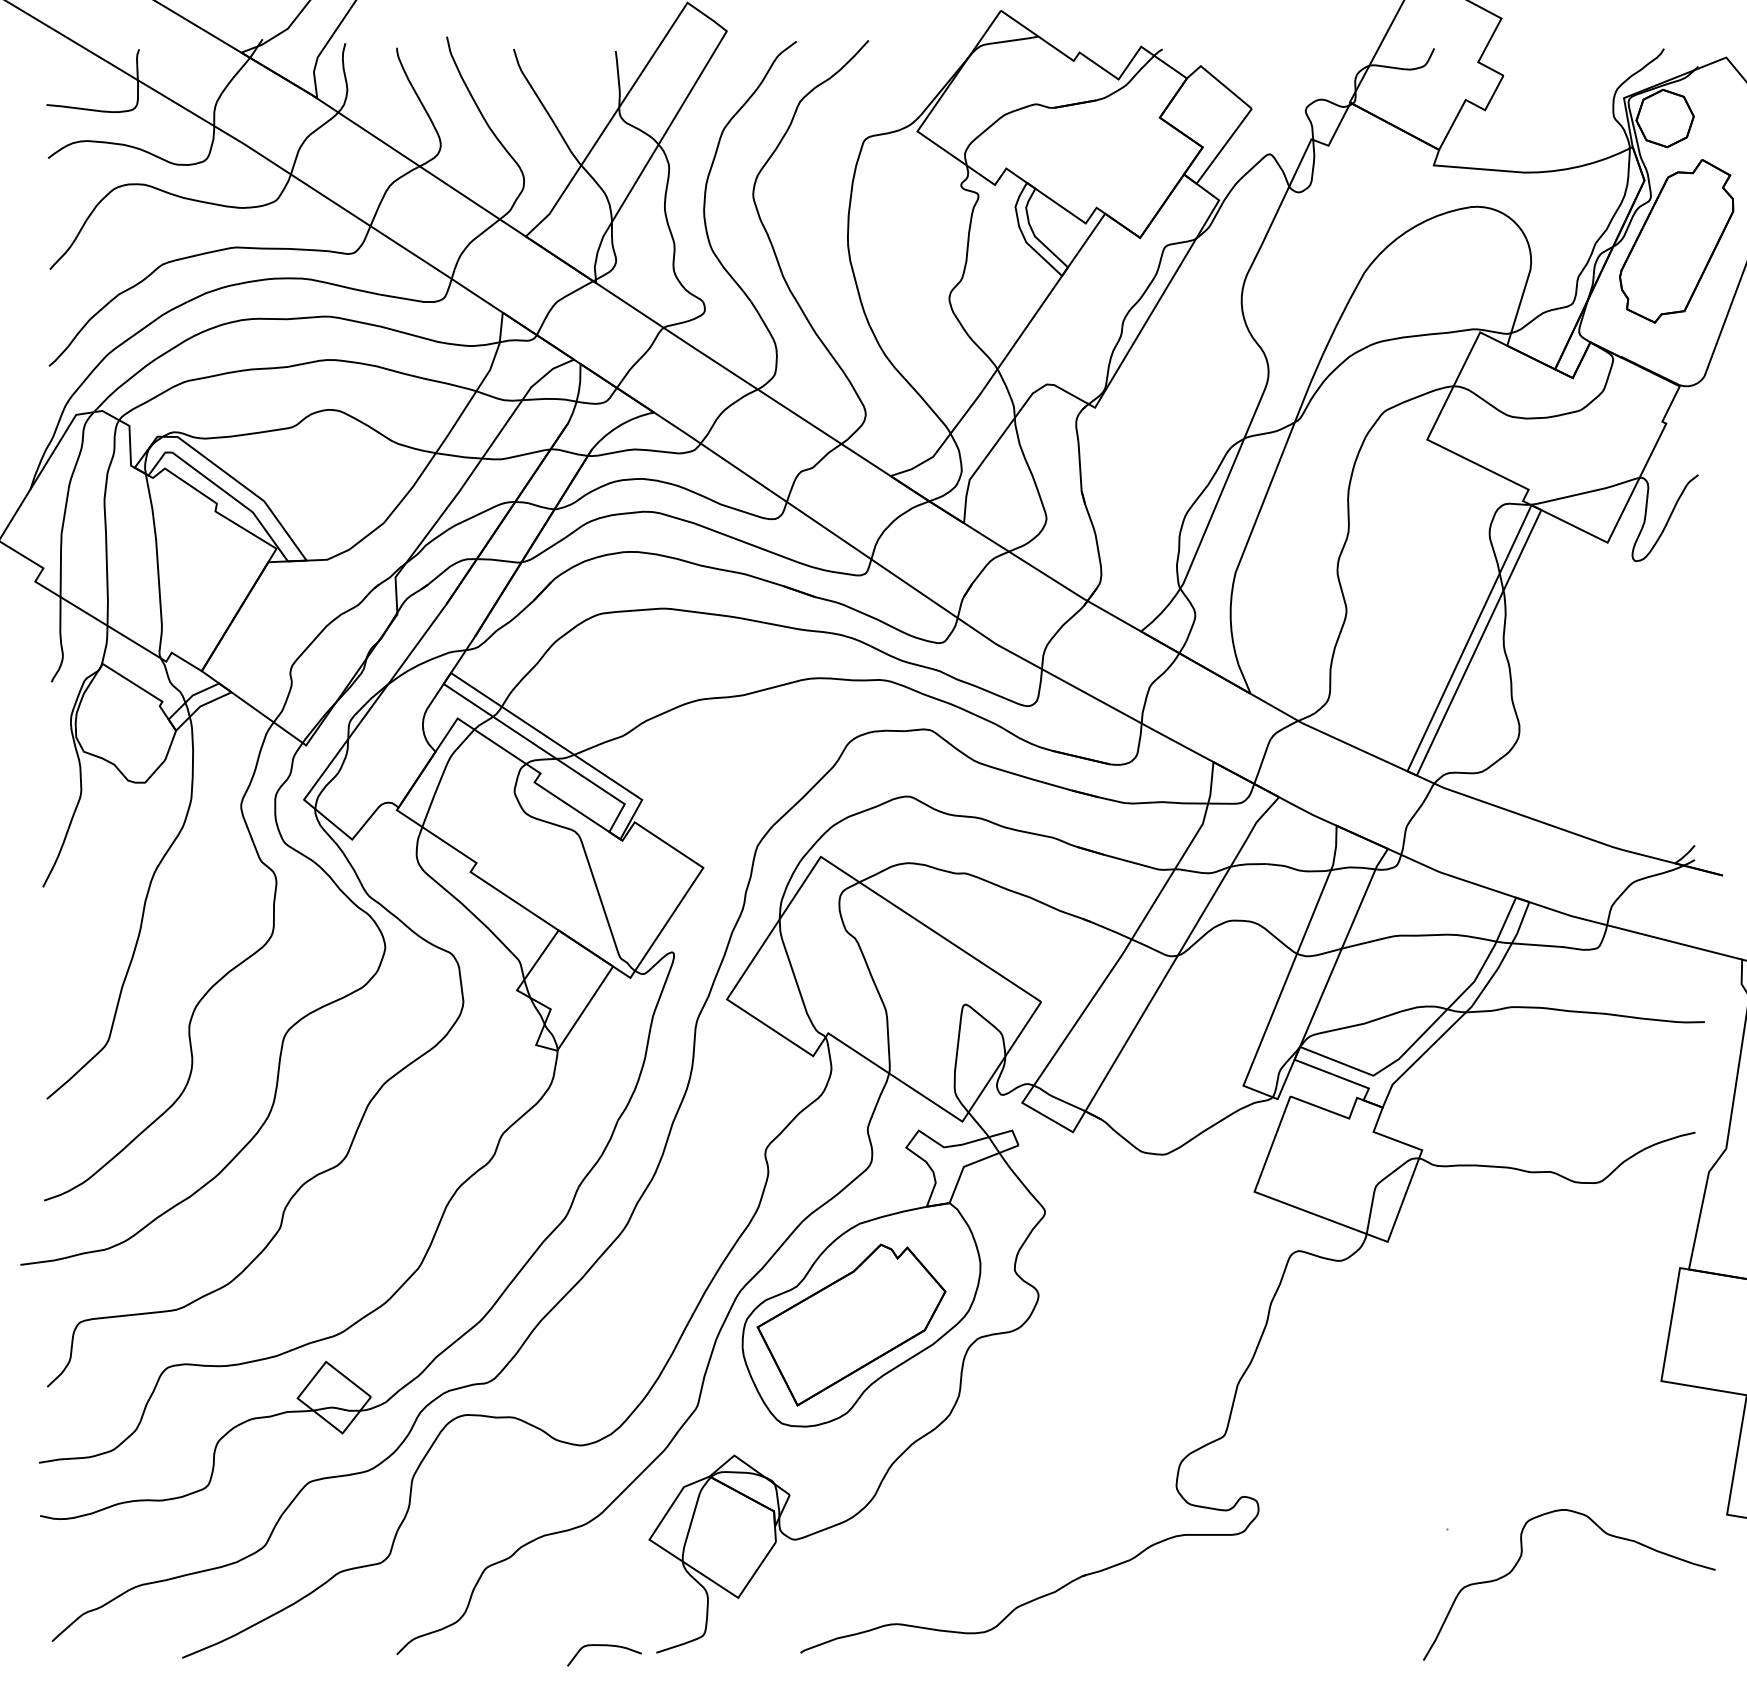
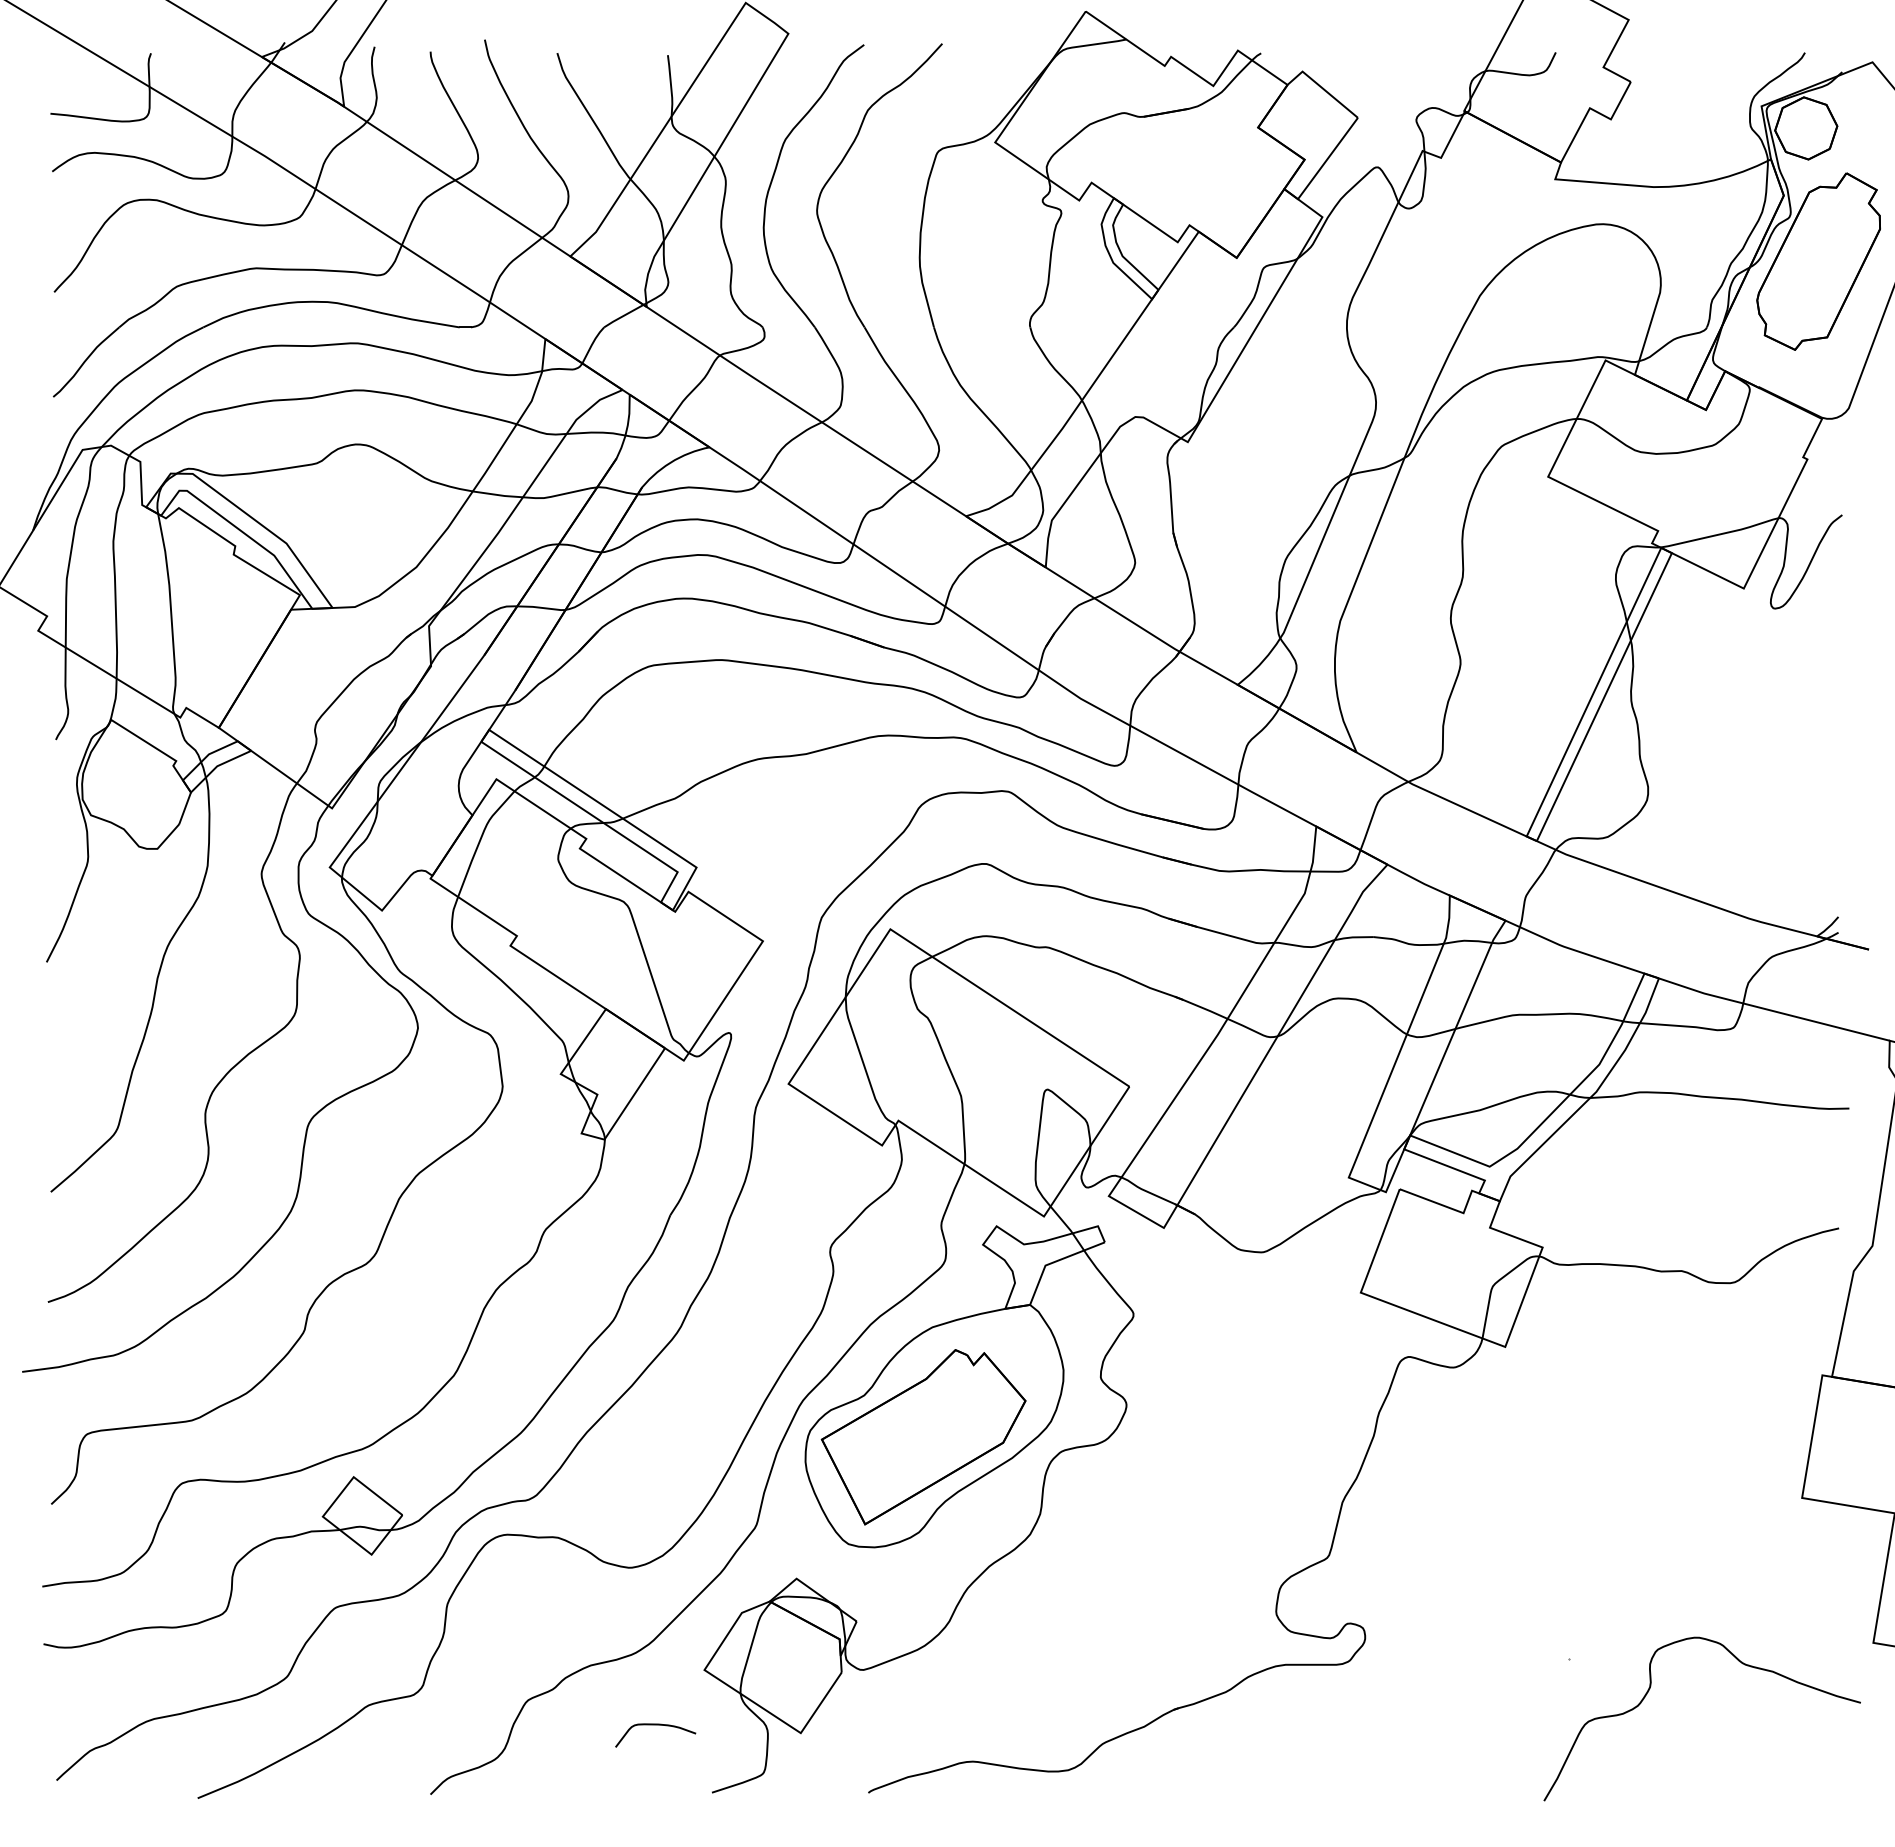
curve: (604, 1646) -> (655, 1725), moved

